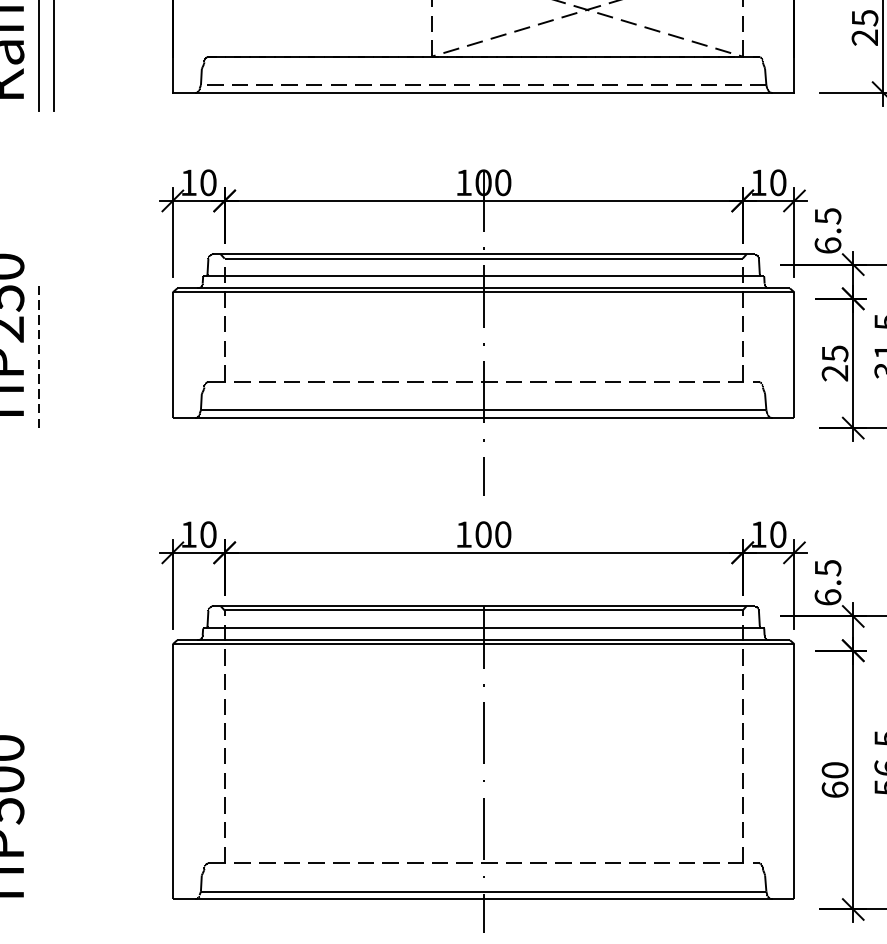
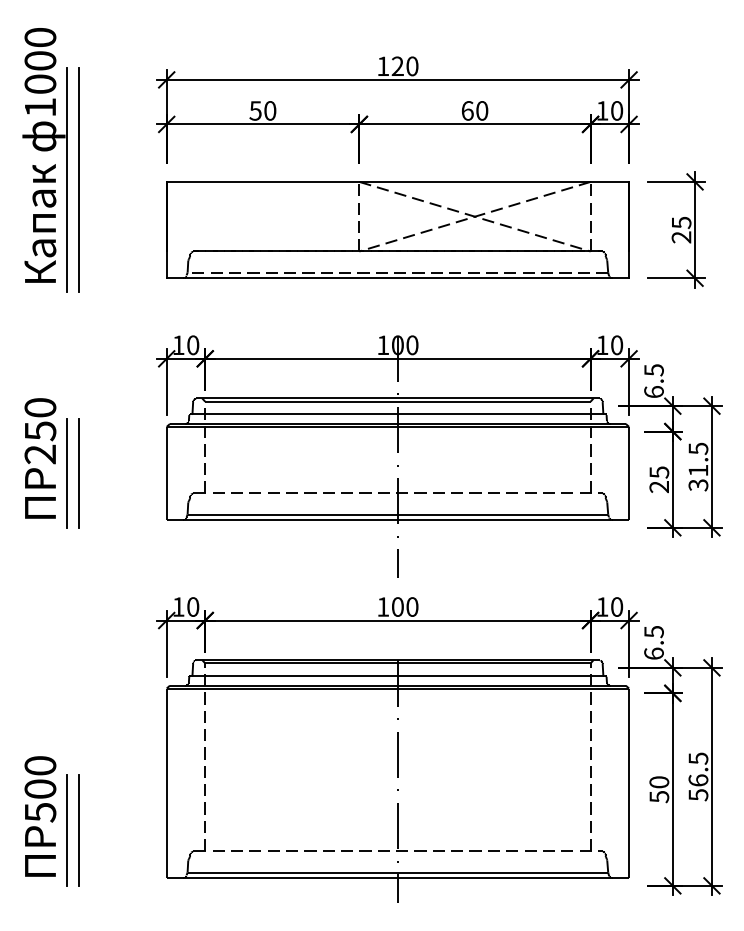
line: (38, 353) -> (66, 472), dashed -> solid
line: (54, 353) -> (78, 472), added
text: (835, 789) -> (659, 796), 60 -> 50
line: (38, 833) -> (66, 829), added
line: (54, 833) -> (78, 829), added

